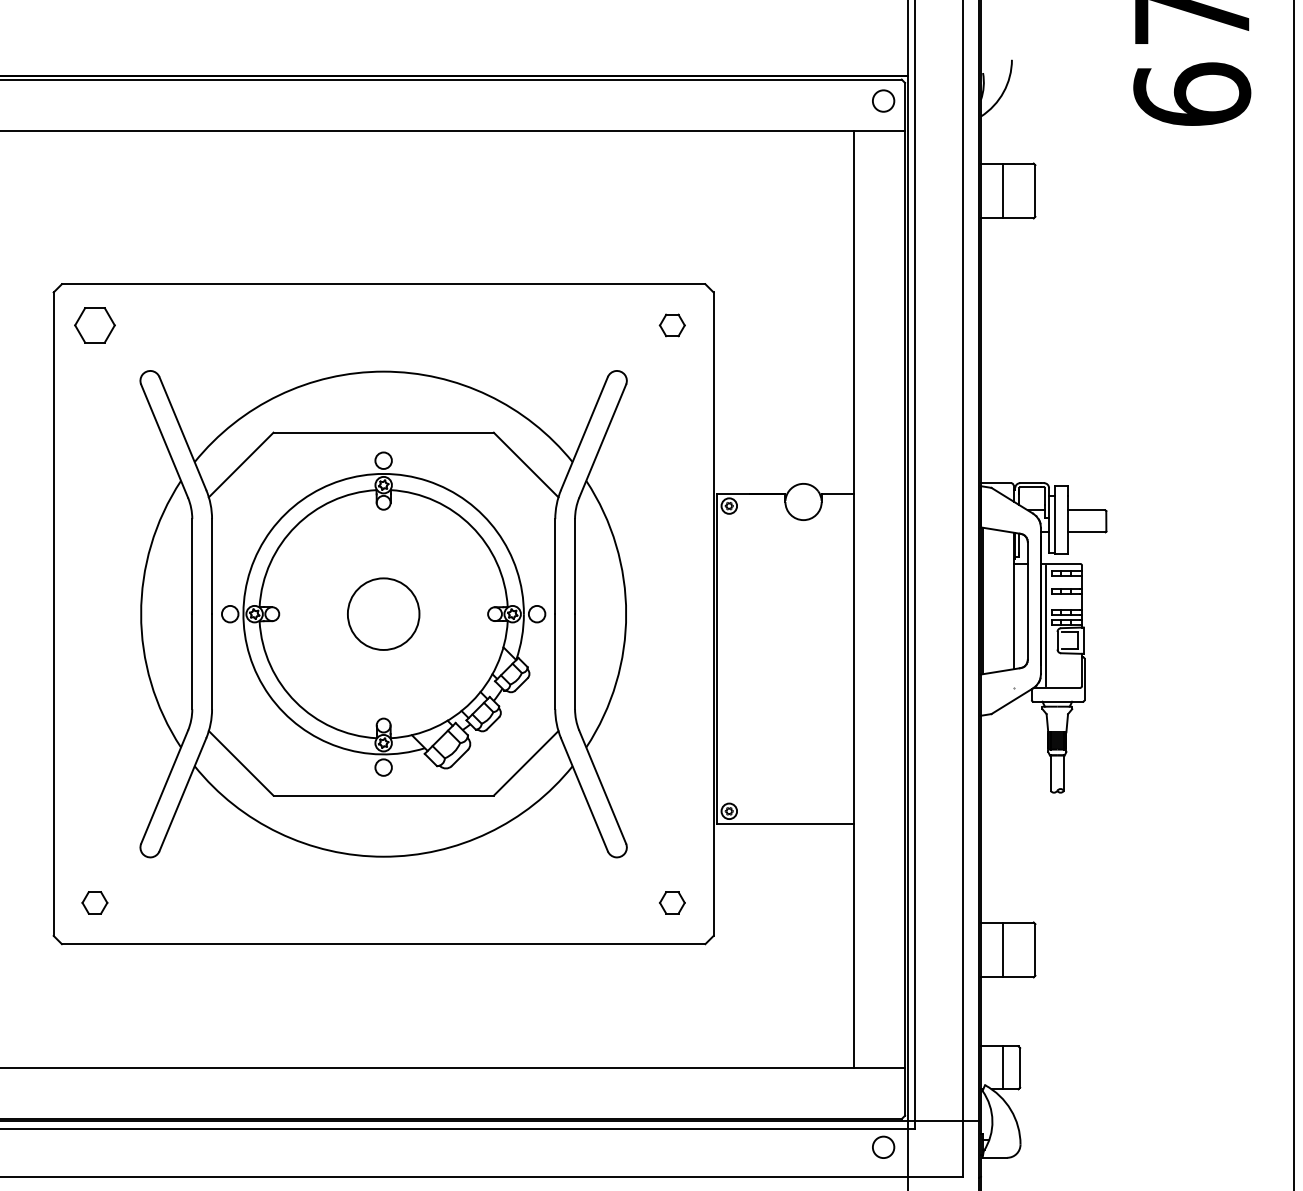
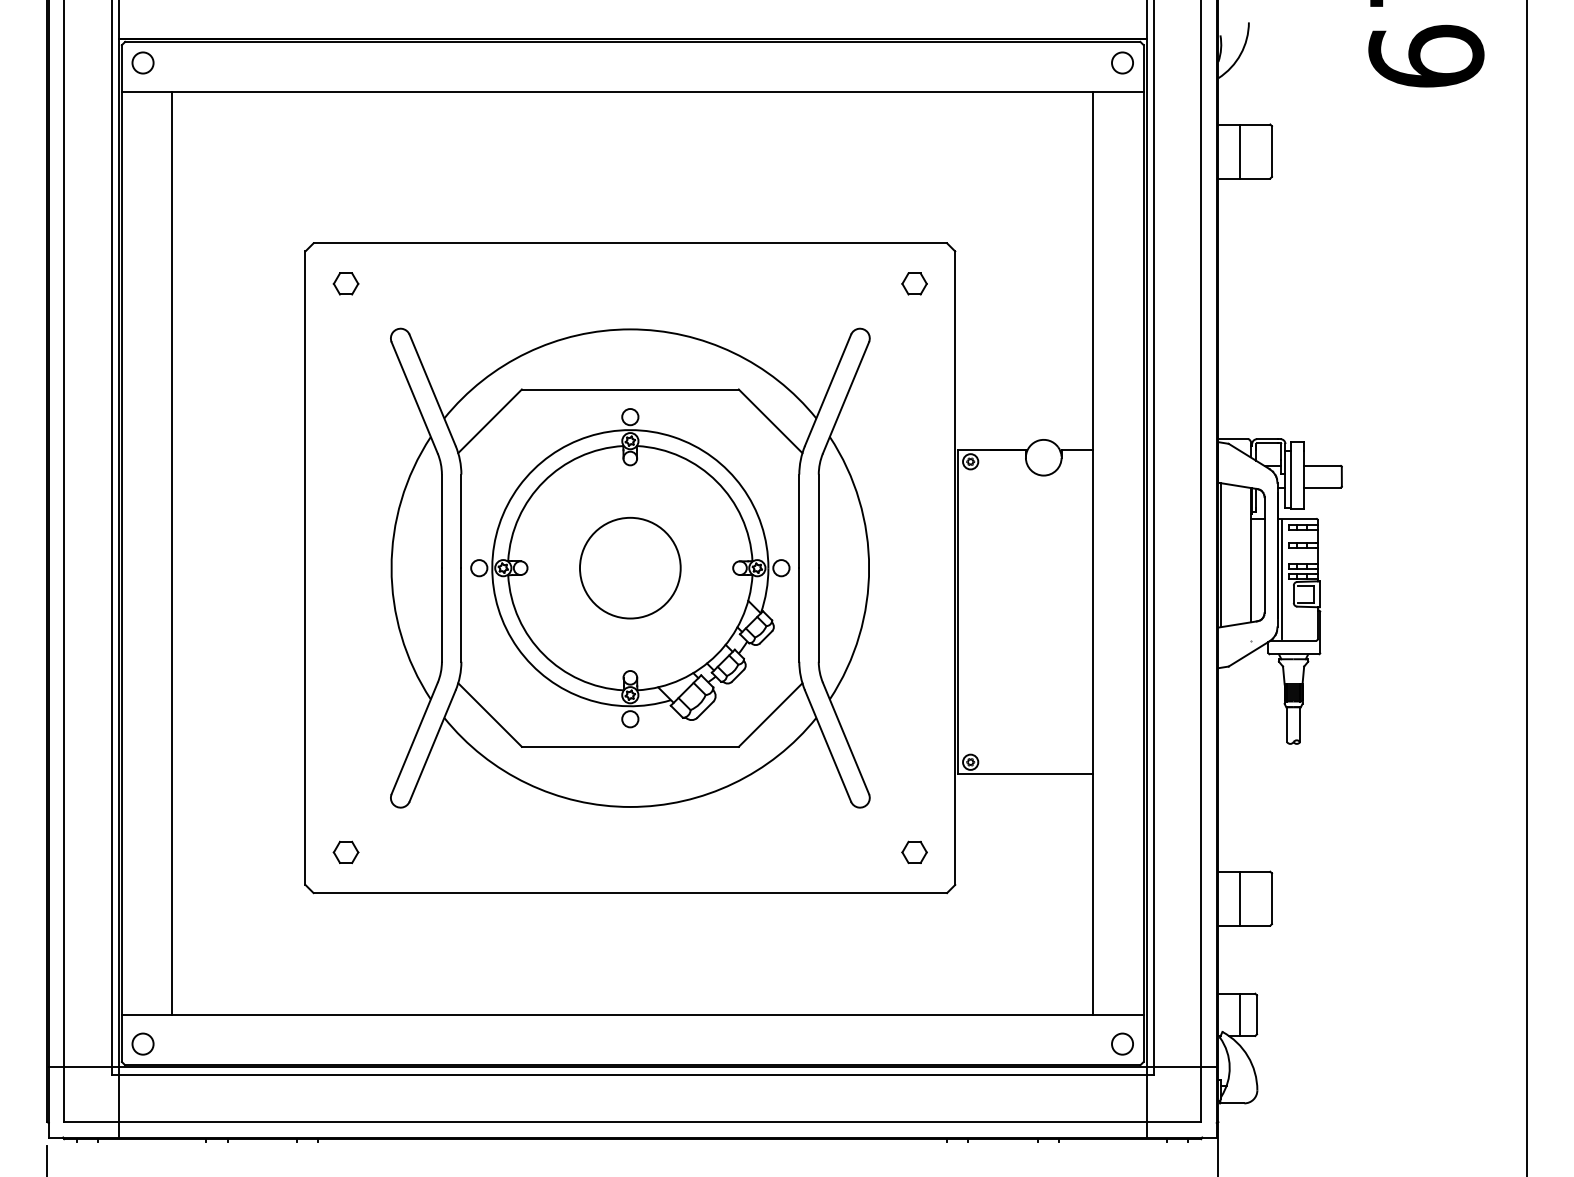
part: (94, 325) -> (345, 283), size x0.62
circle: (382, 613) -> (629, 567), size x1.43
circle: (883, 1146) -> (1122, 1043), moved

